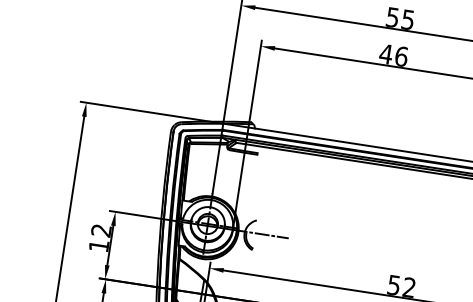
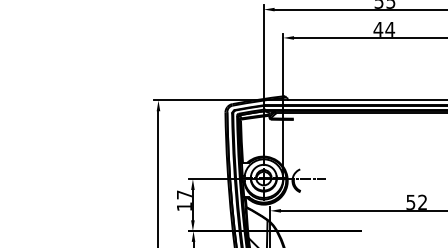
text: (402, 55) -> (390, 28), 46 -> 44
text: (100, 229) -> (183, 194), 12 -> 17

